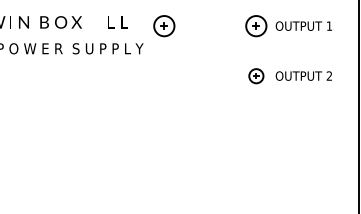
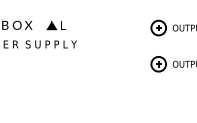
fill: (108, 22) -> (51, 25), added
part: (164, 26) -> (92, 28), removed
part: (256, 76) -> (158, 64), size x1.43

